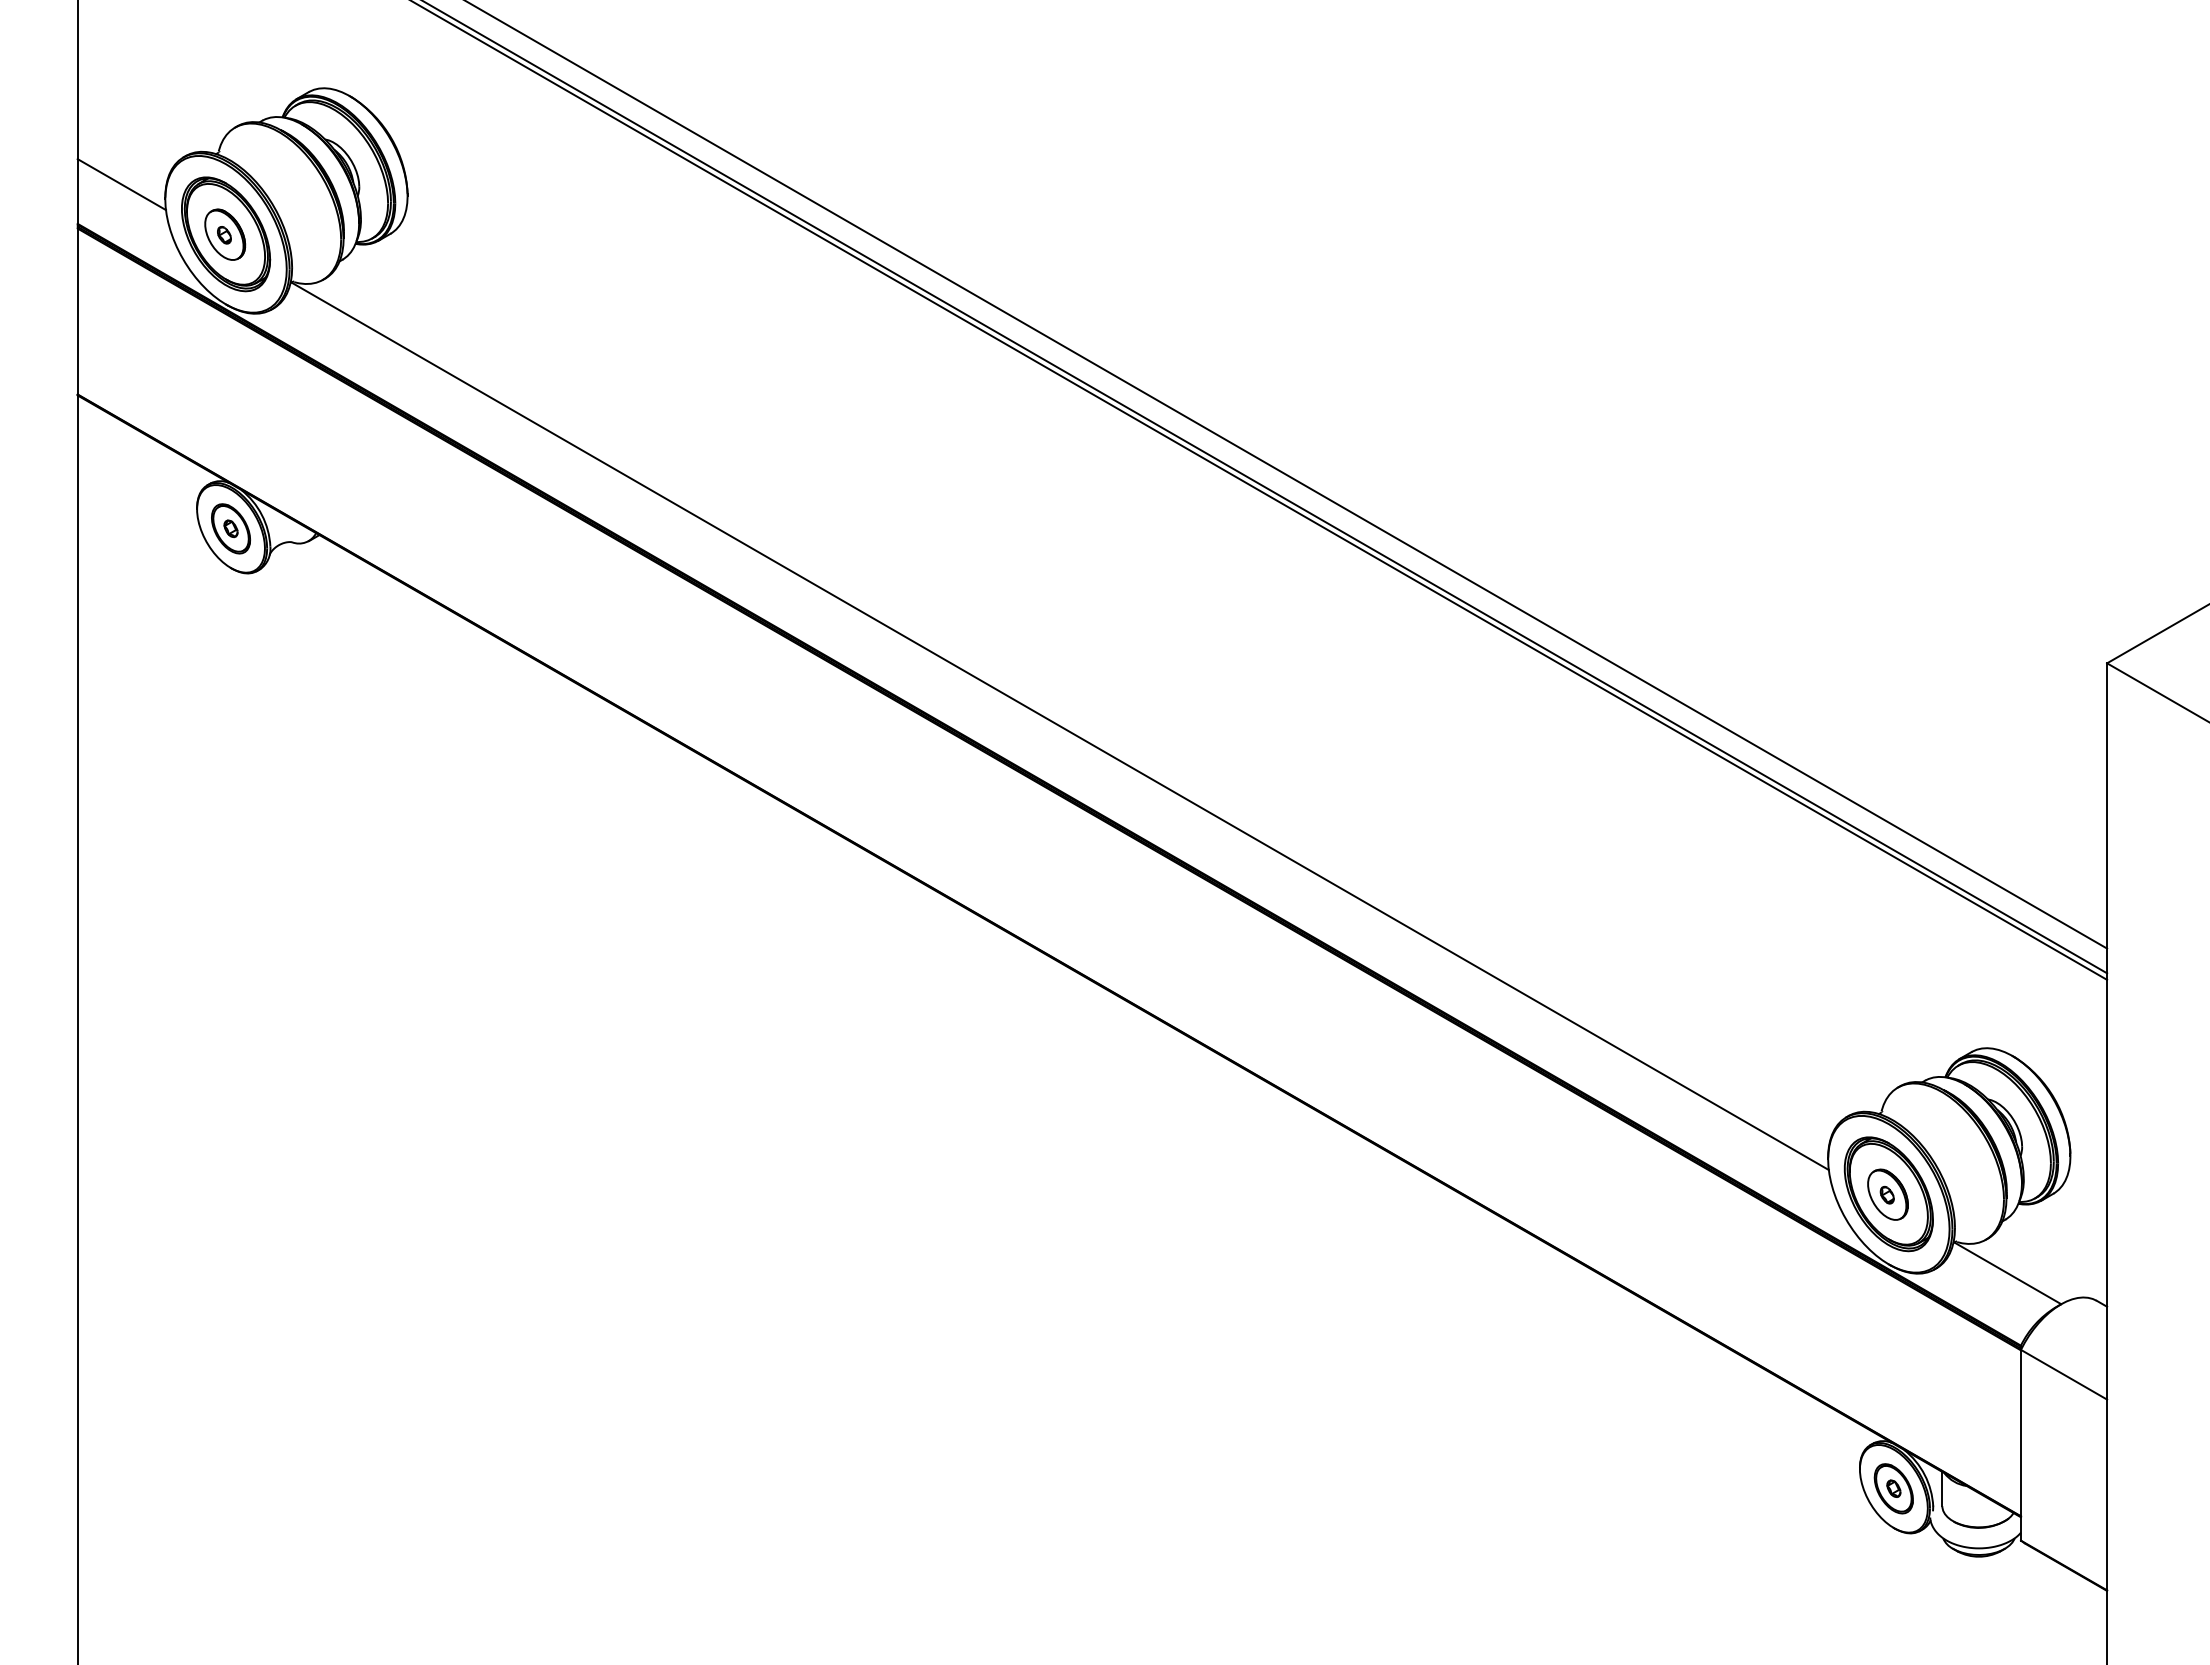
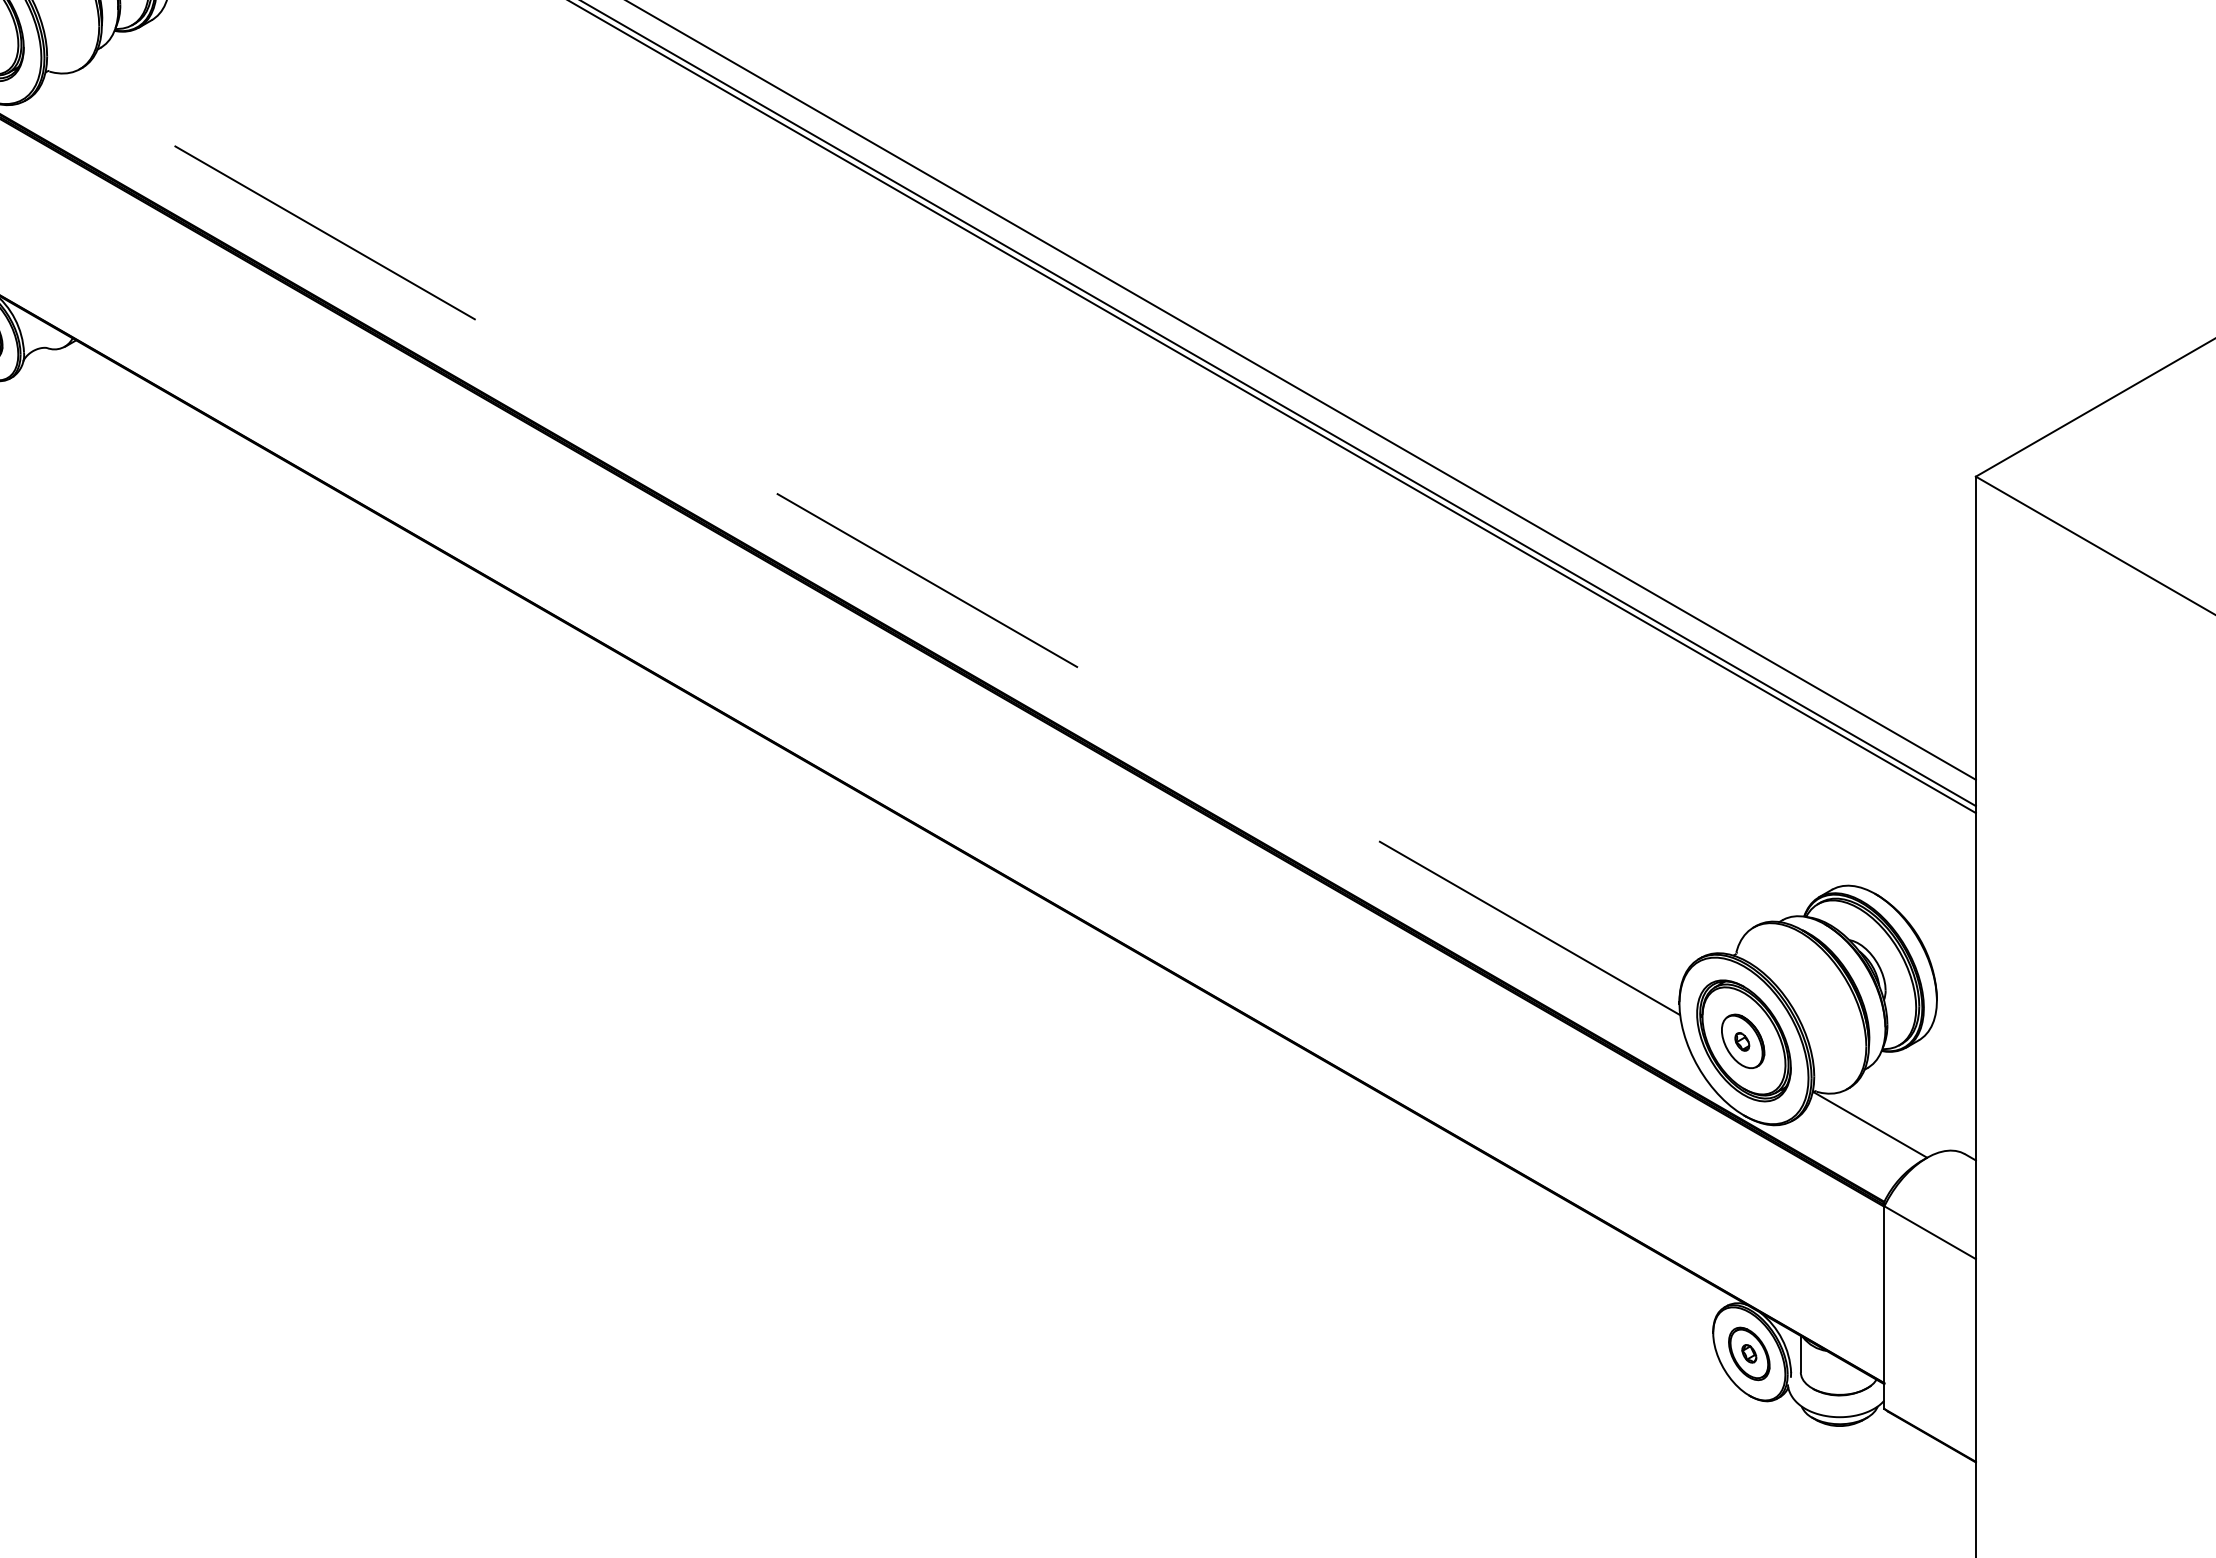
line: (1060, 726) -> (863, 543), solid -> dashed

